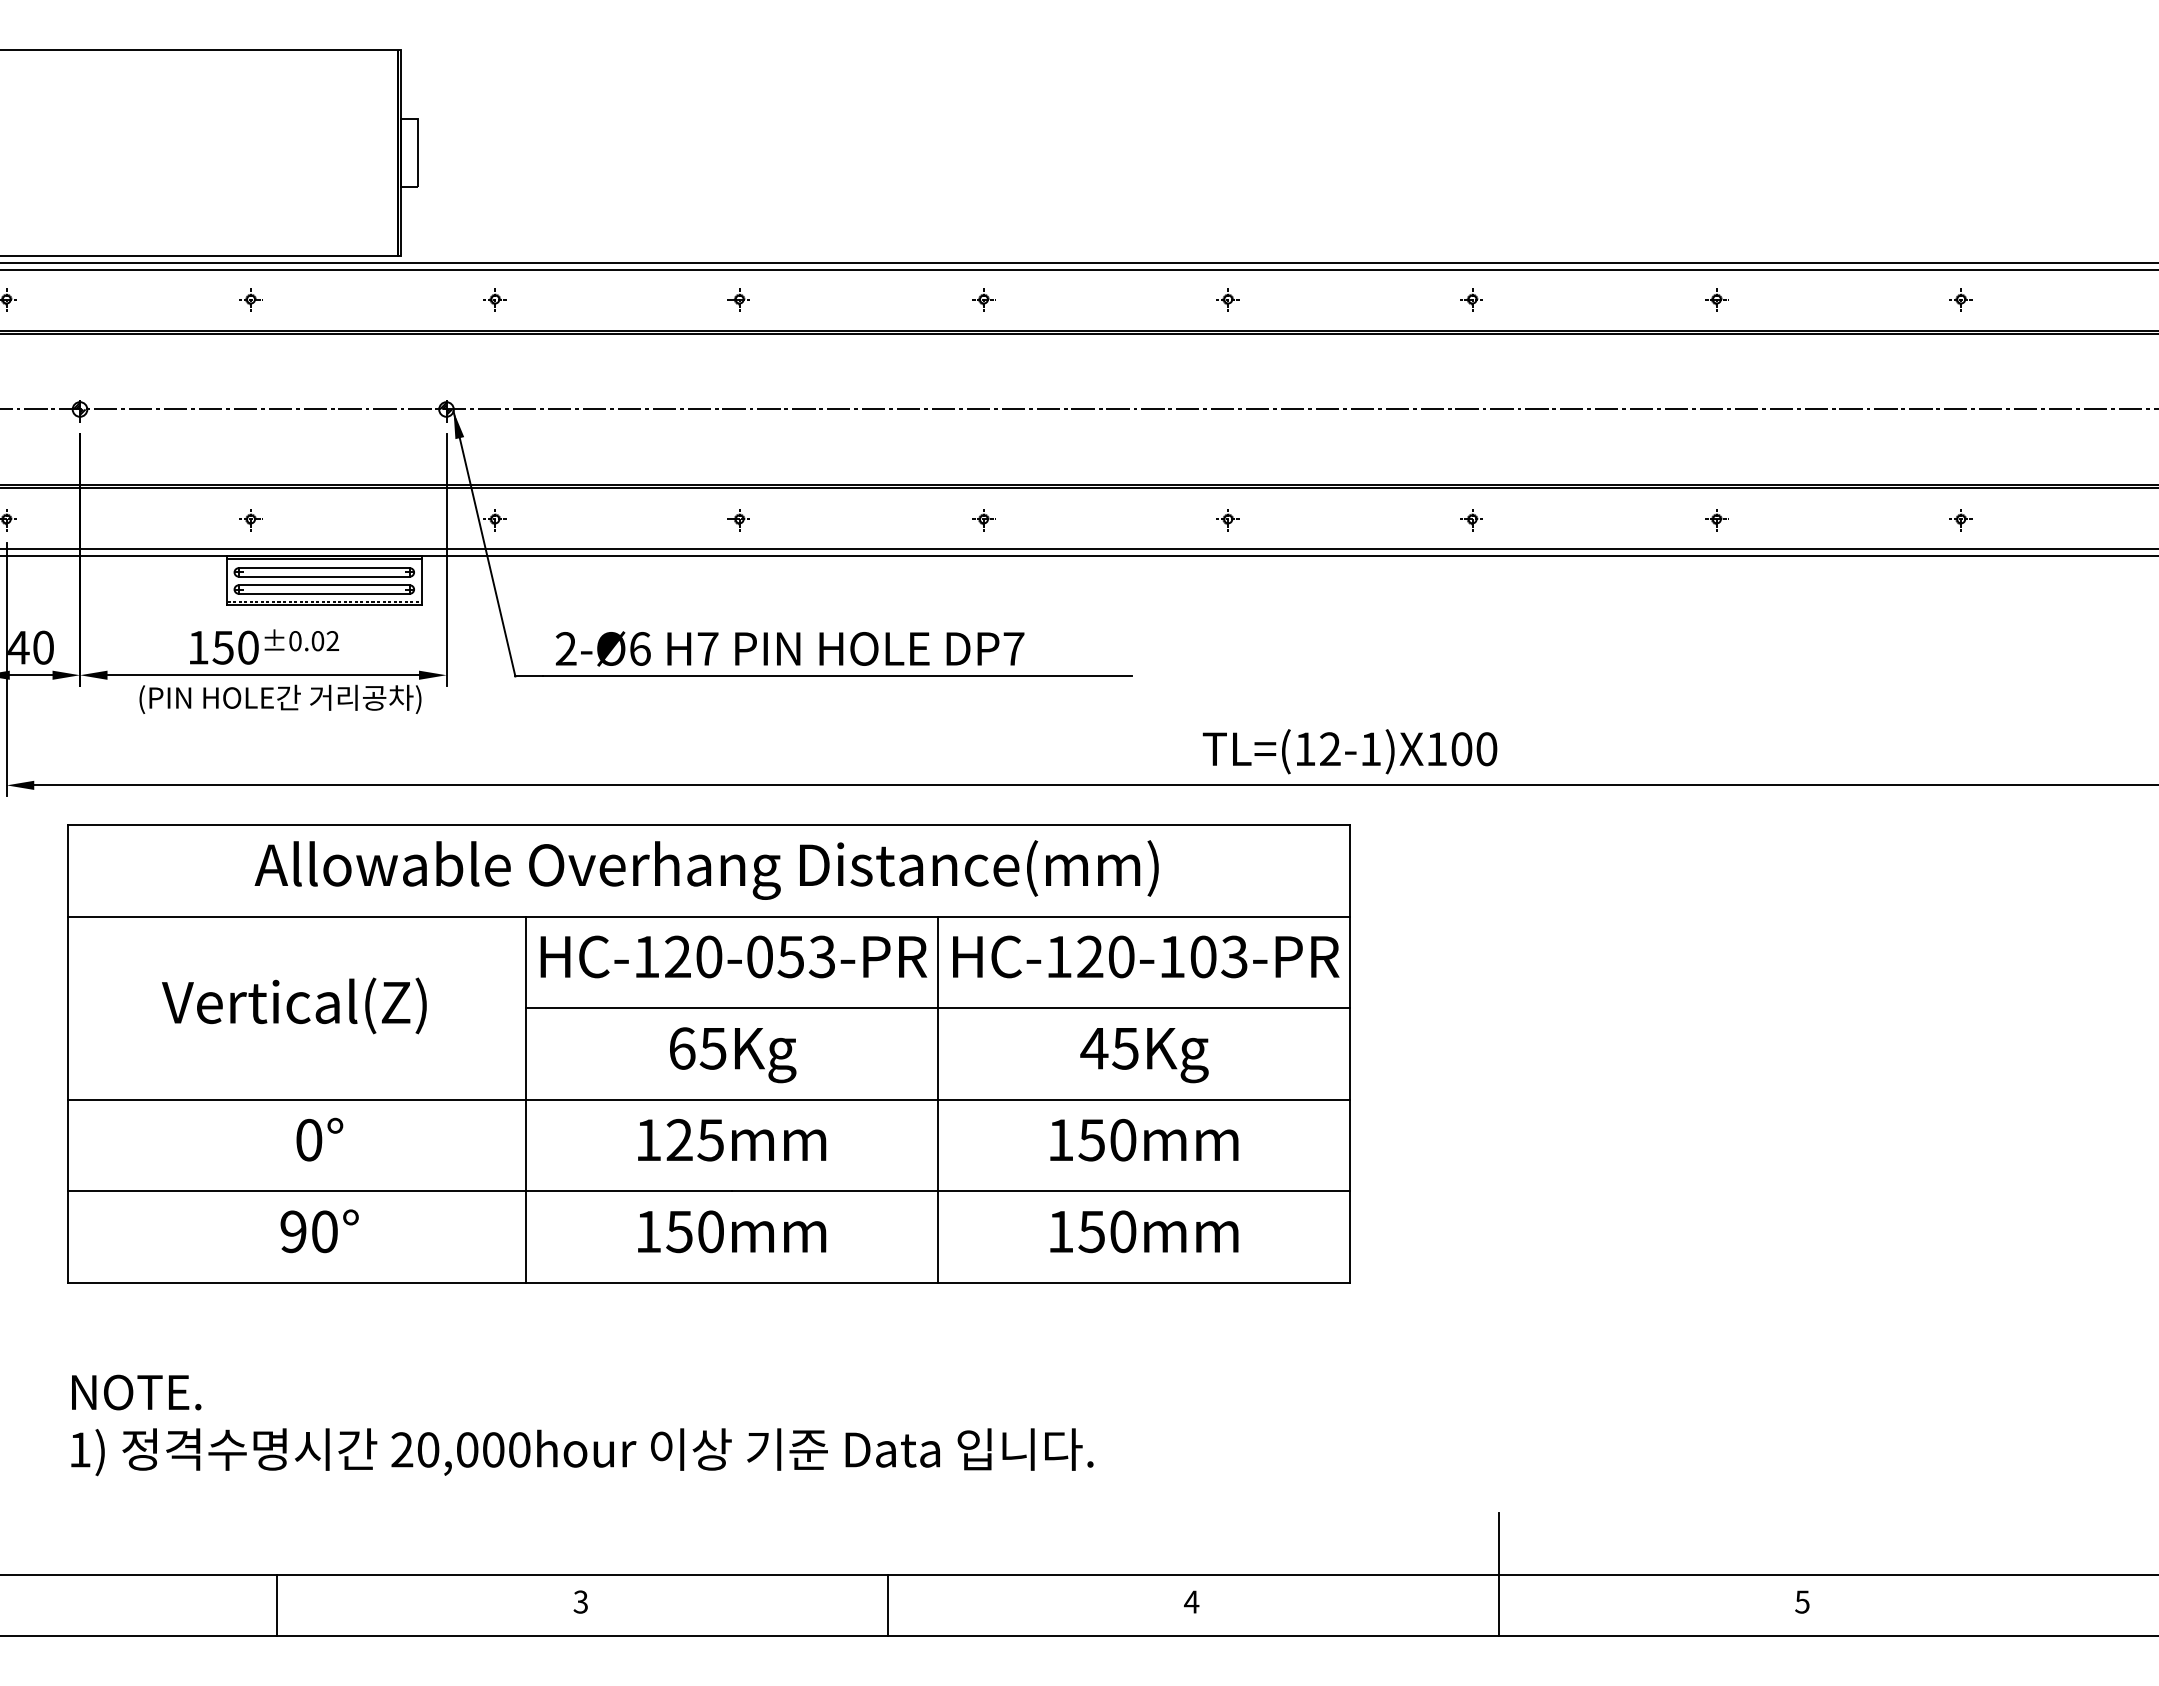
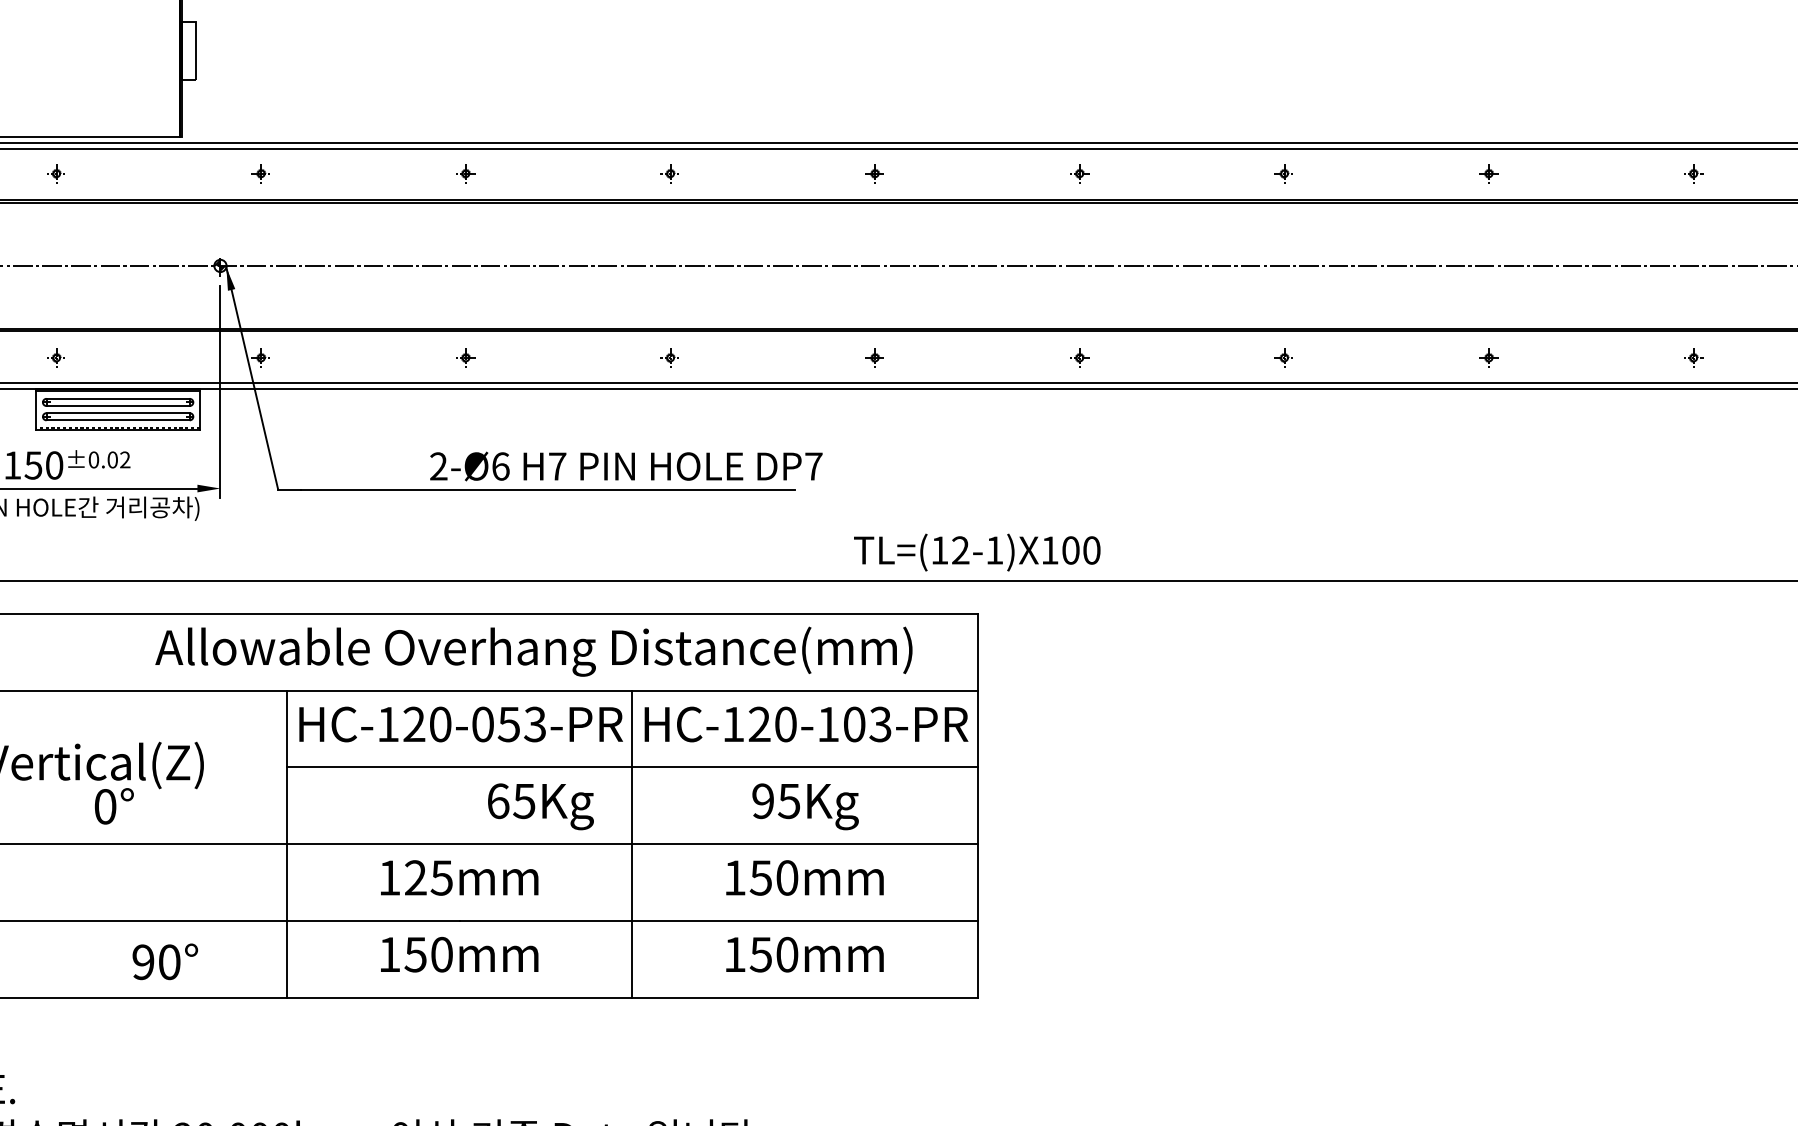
text: (789, 648) -> (625, 466), moved
text: (706, 869) -> (533, 651), moved
text: (1094, 1048) -> (763, 801), 45Kg -> 95Kg
text: (733, 1055) -> (541, 807), moved
text: (319, 1139) -> (114, 806), moved
text: (319, 1231) -> (165, 961), moved

